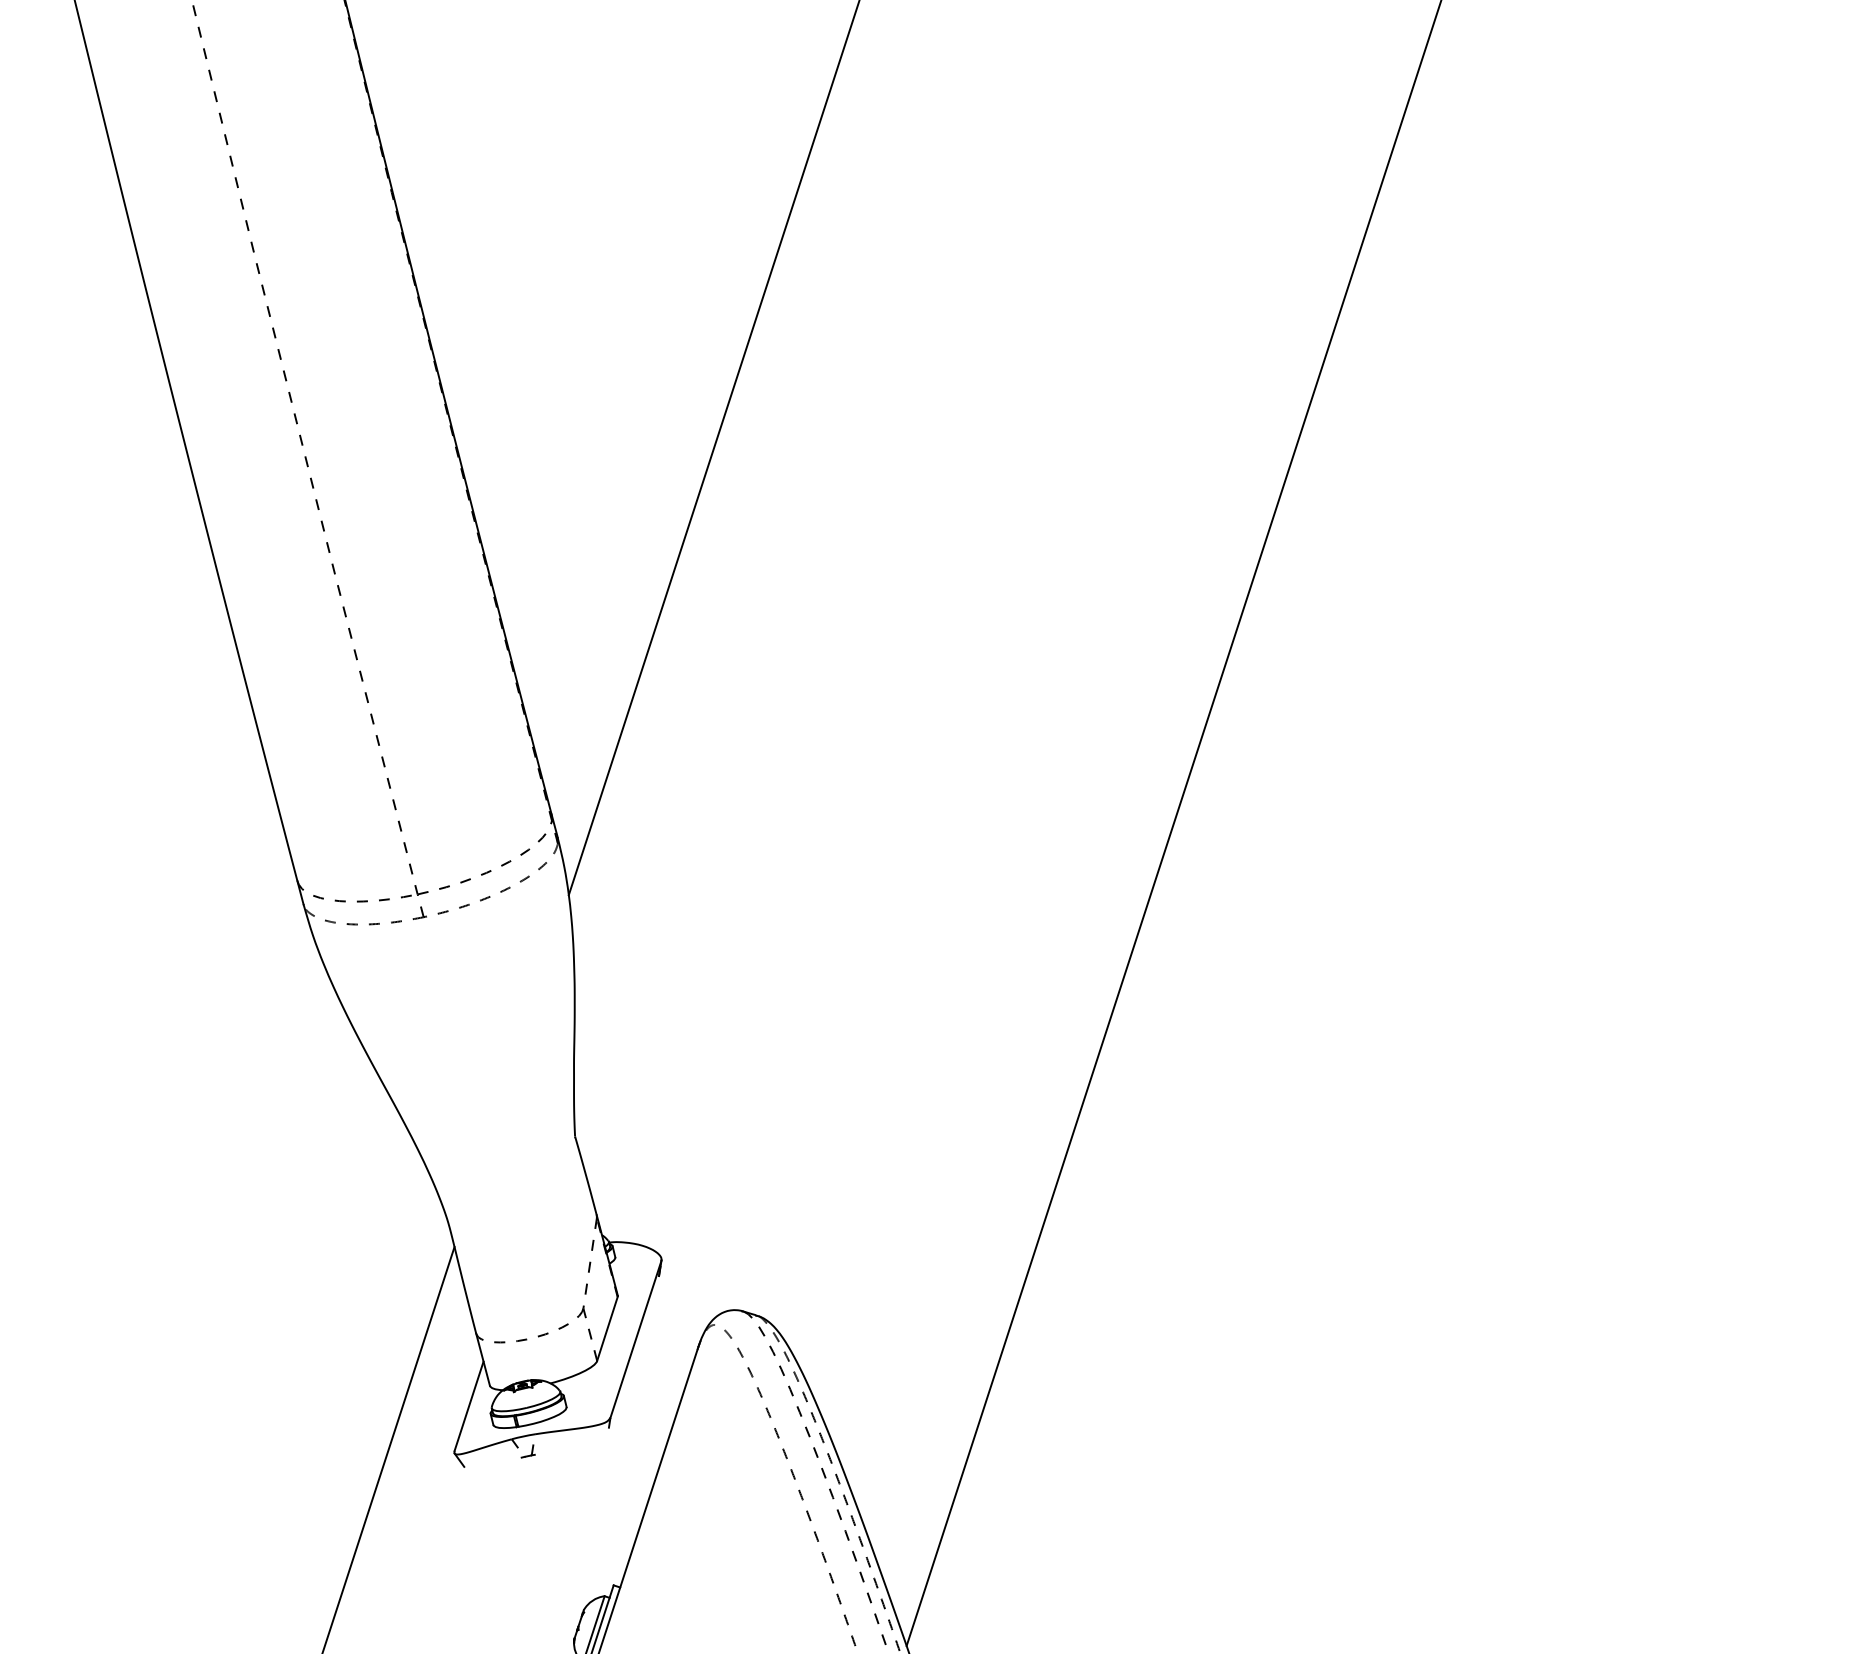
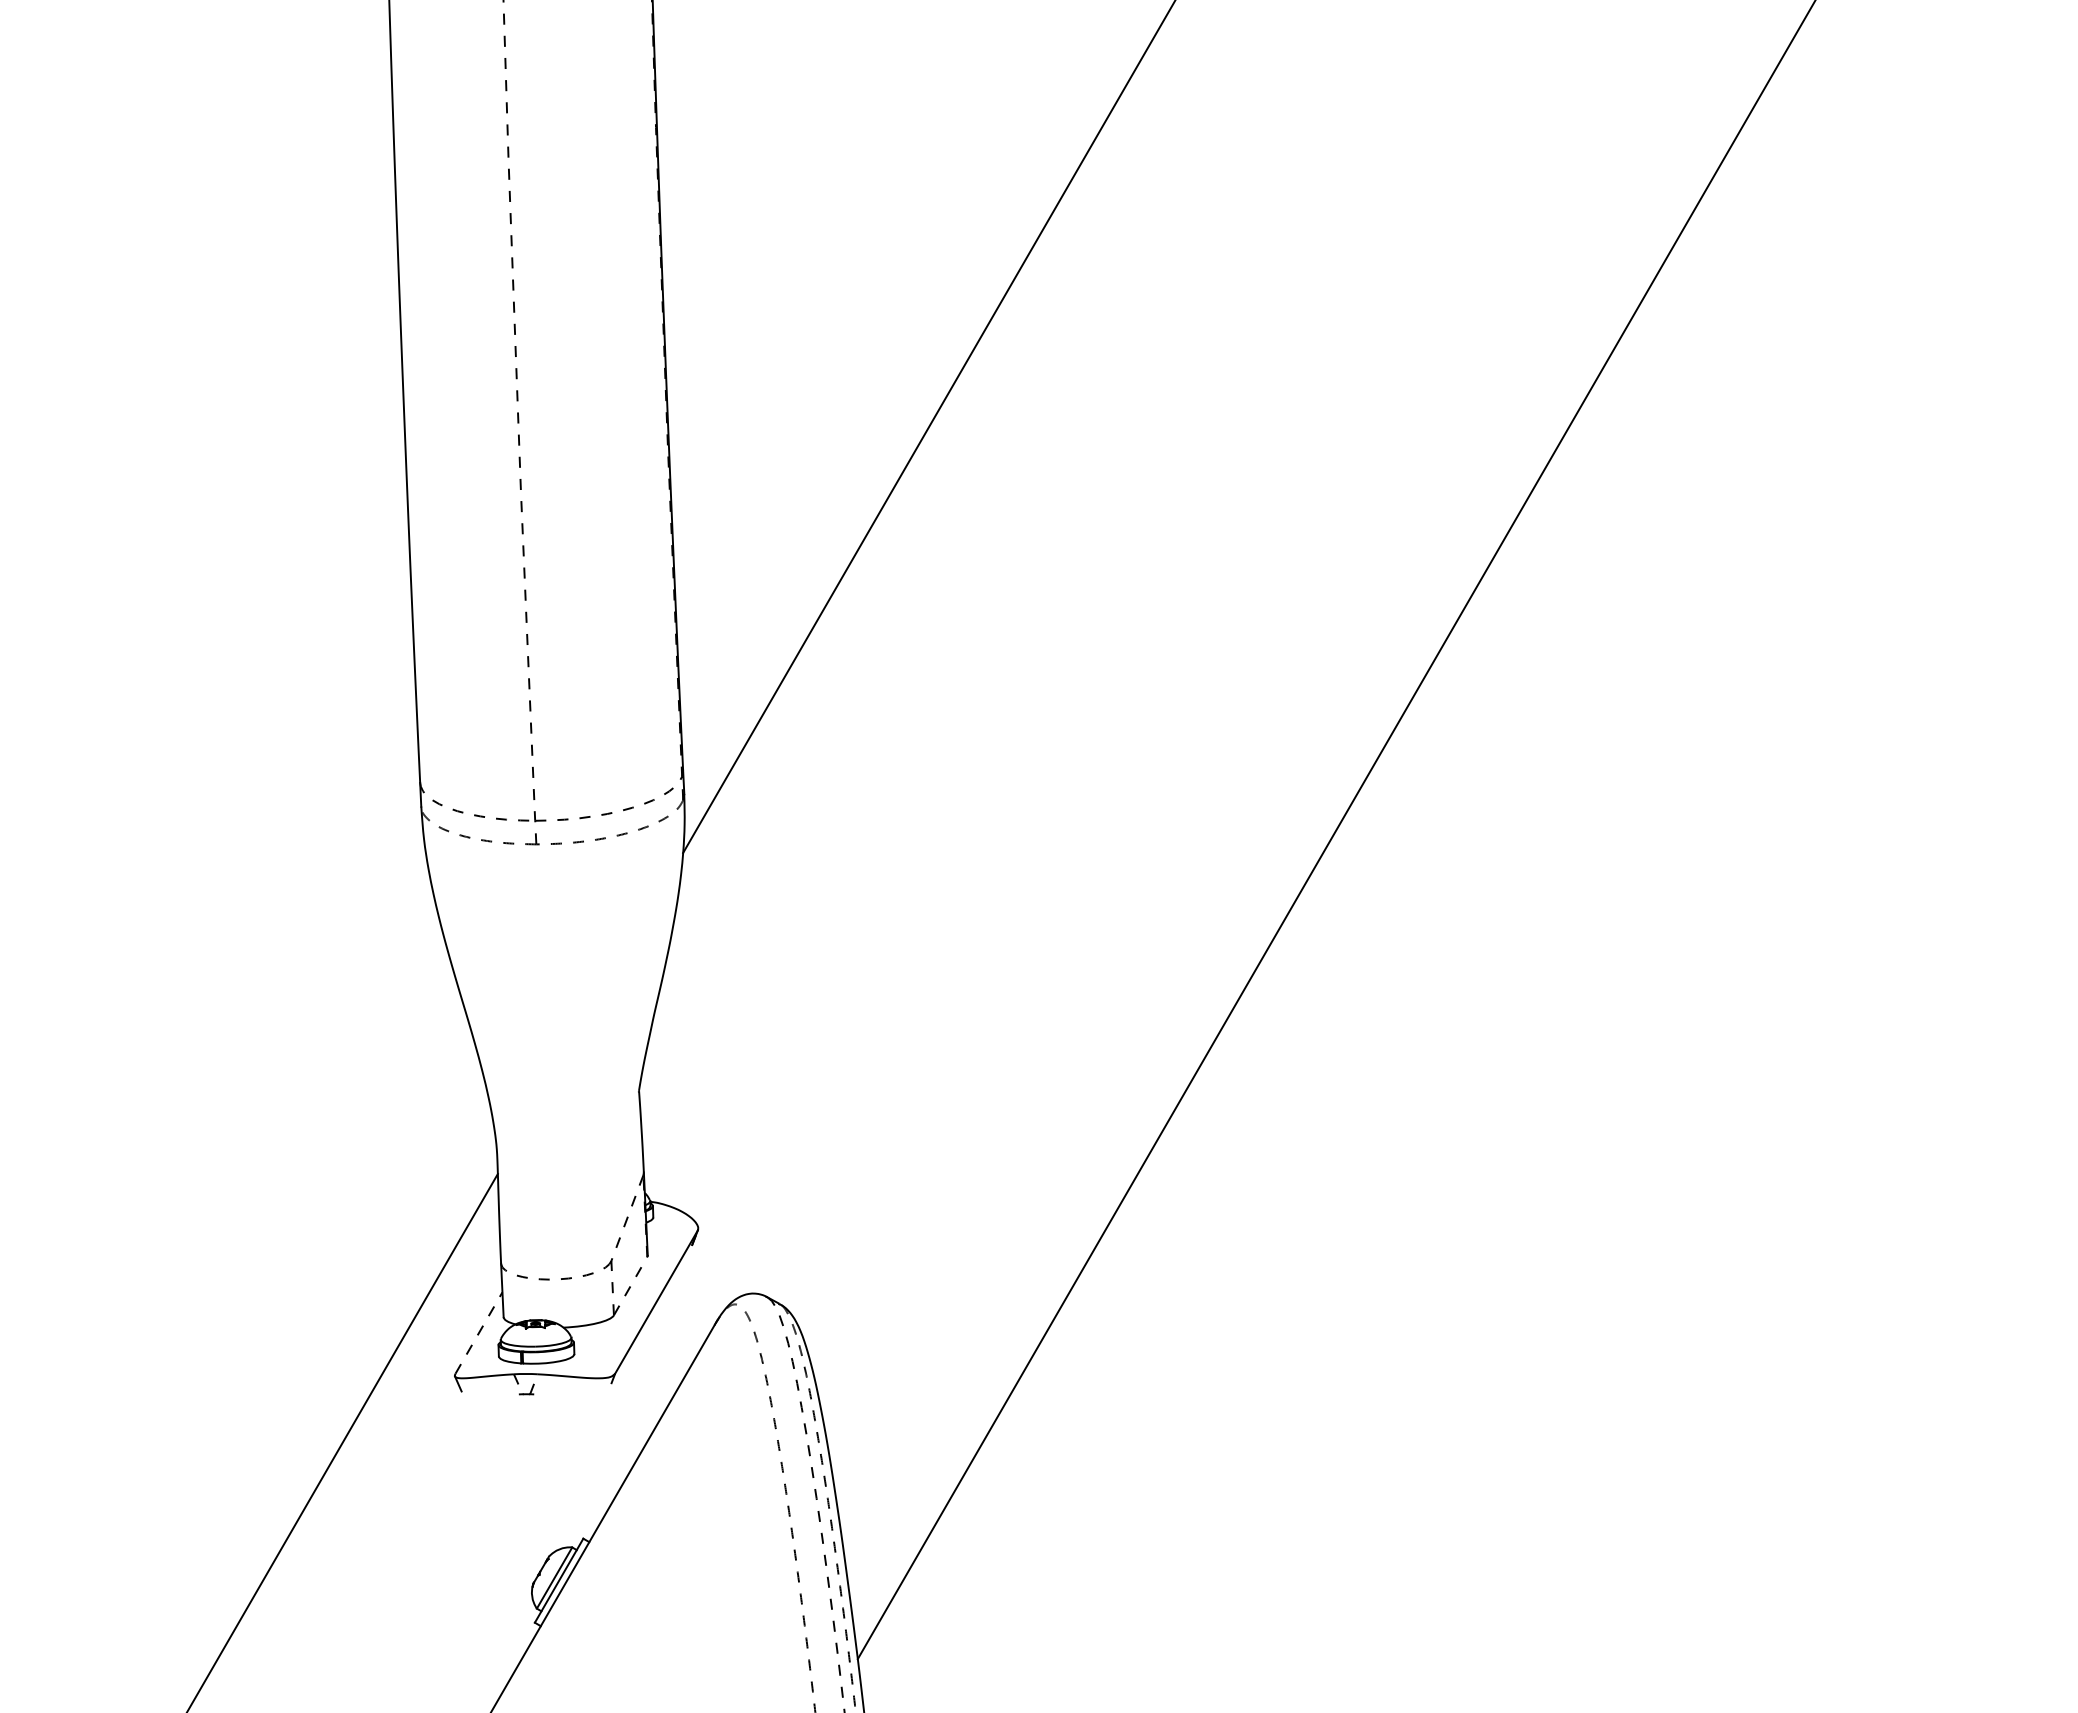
line: (607, 1329) -> (630, 1286), solid -> dashed
line: (468, 1406) -> (478, 1333), solid -> dashed

